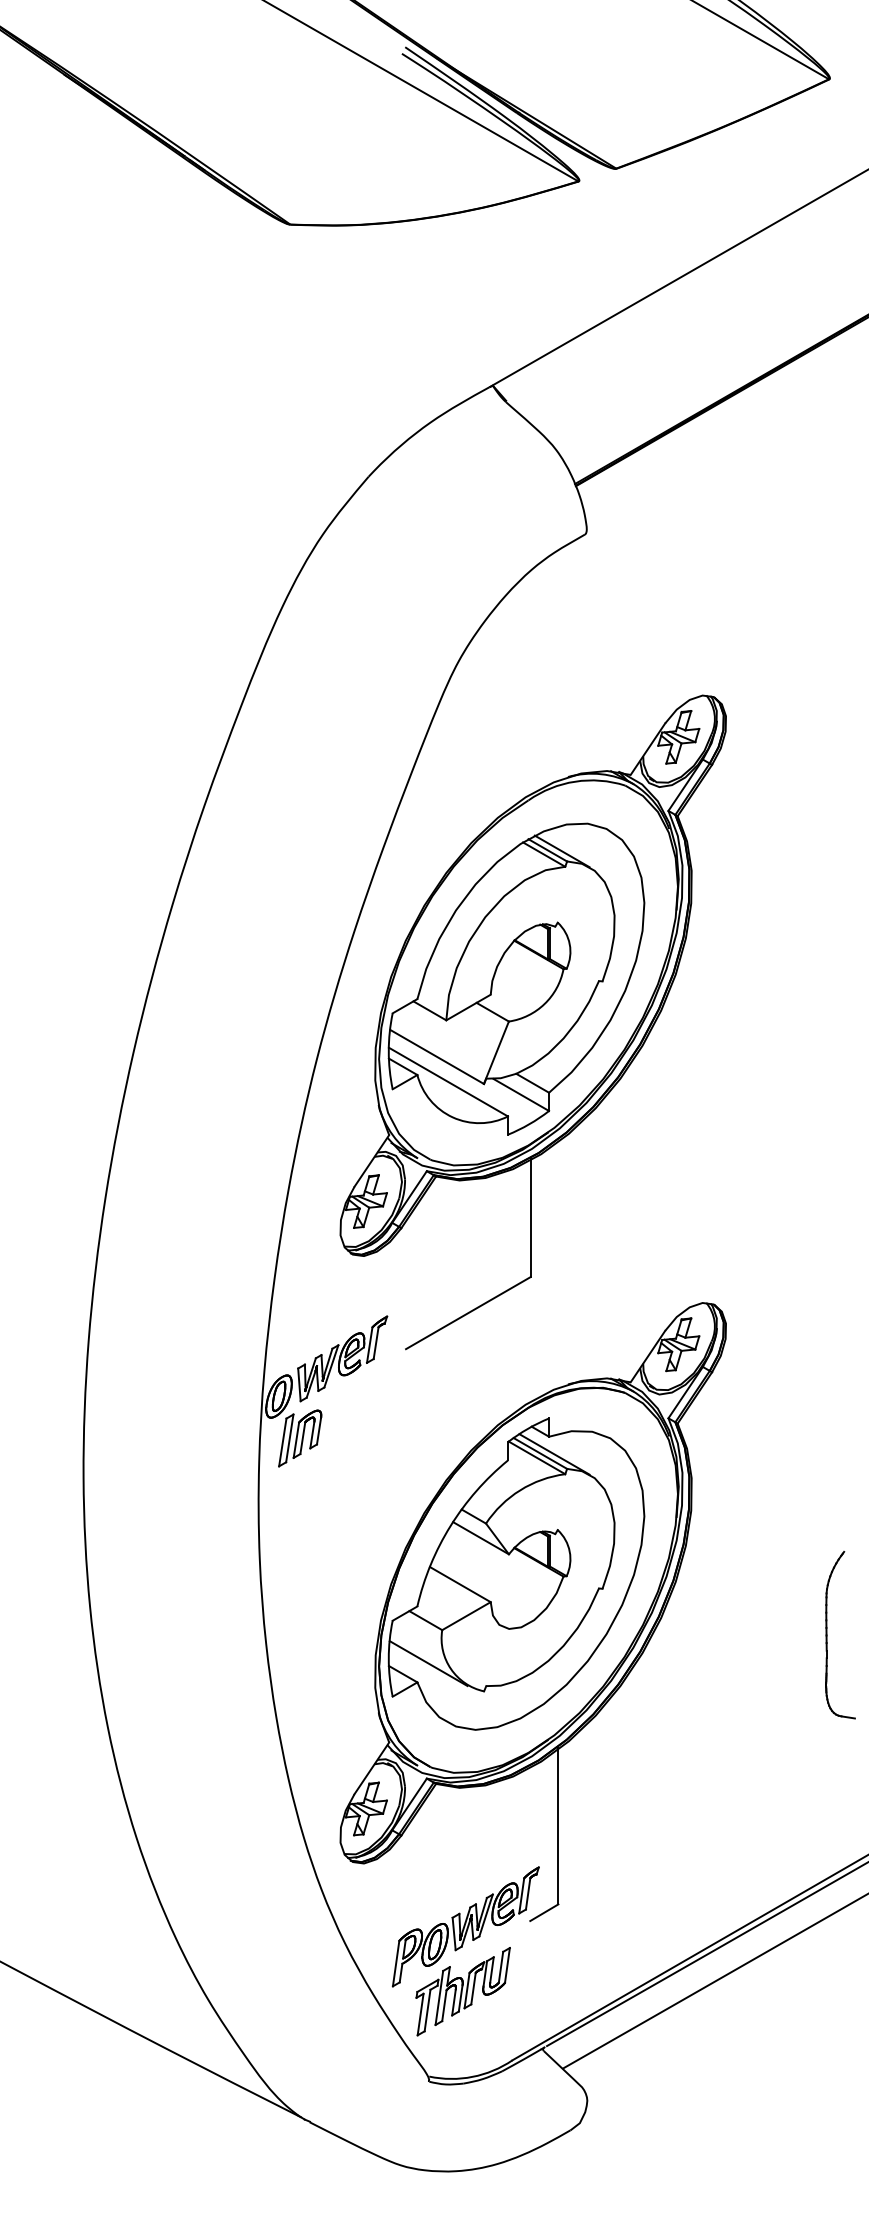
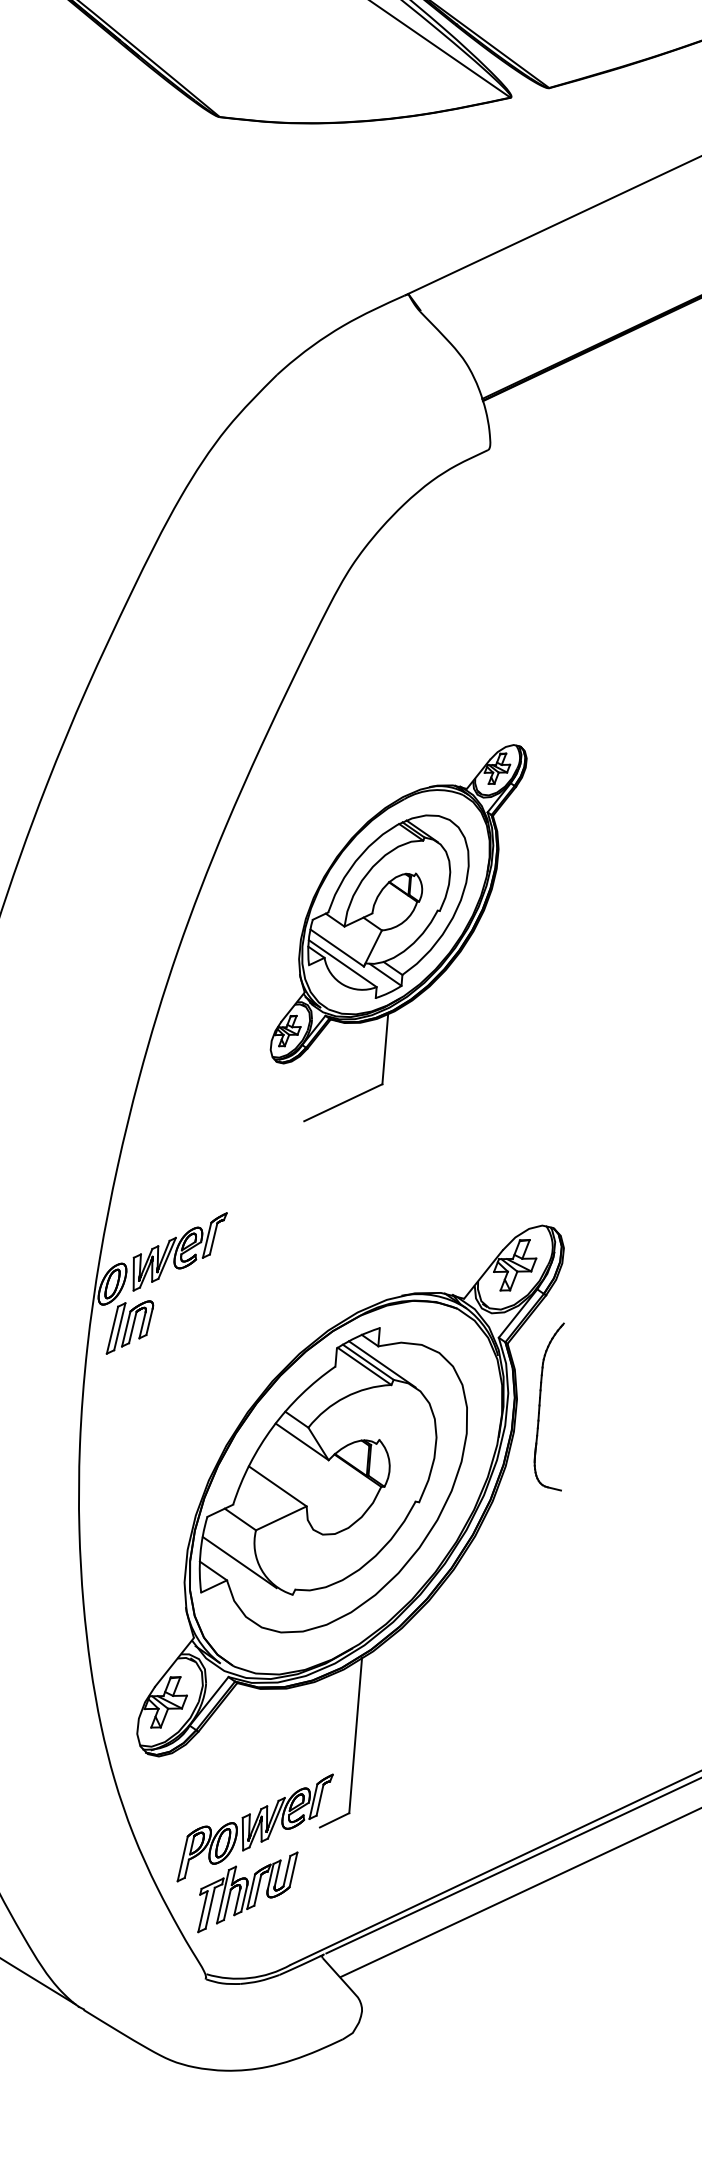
part: (532, 1022) -> (395, 932), size x0.6
part: (827, 1635) -> (540, 1405), moved

